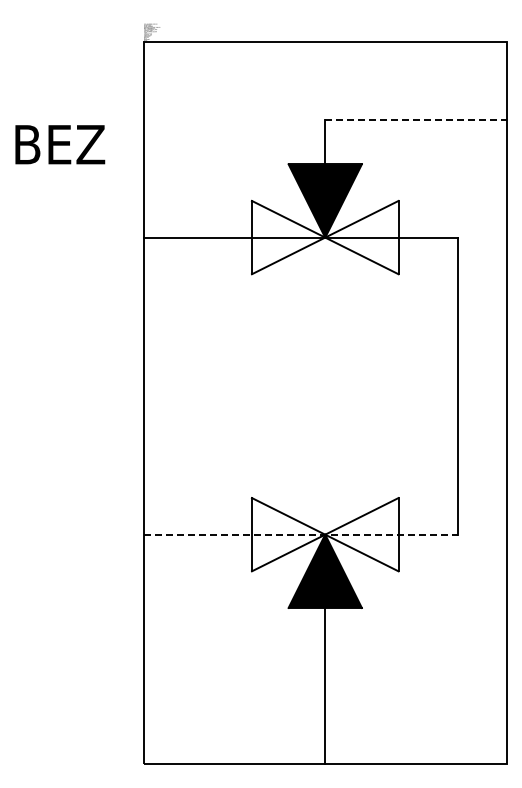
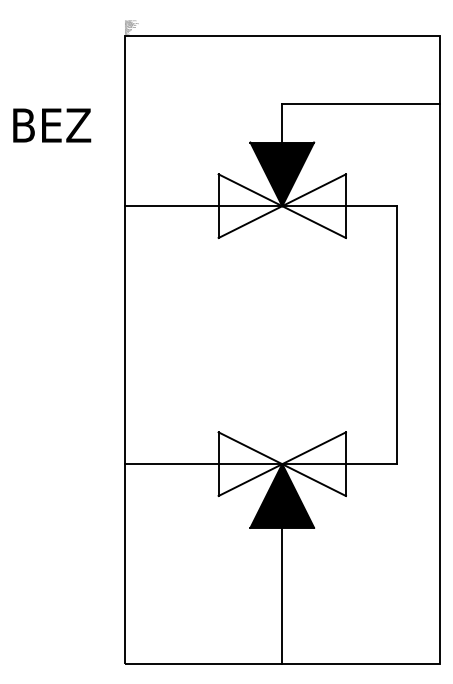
line: (415, 120) -> (360, 104), dashed -> solid
line: (300, 534) -> (260, 464), dashed -> solid

